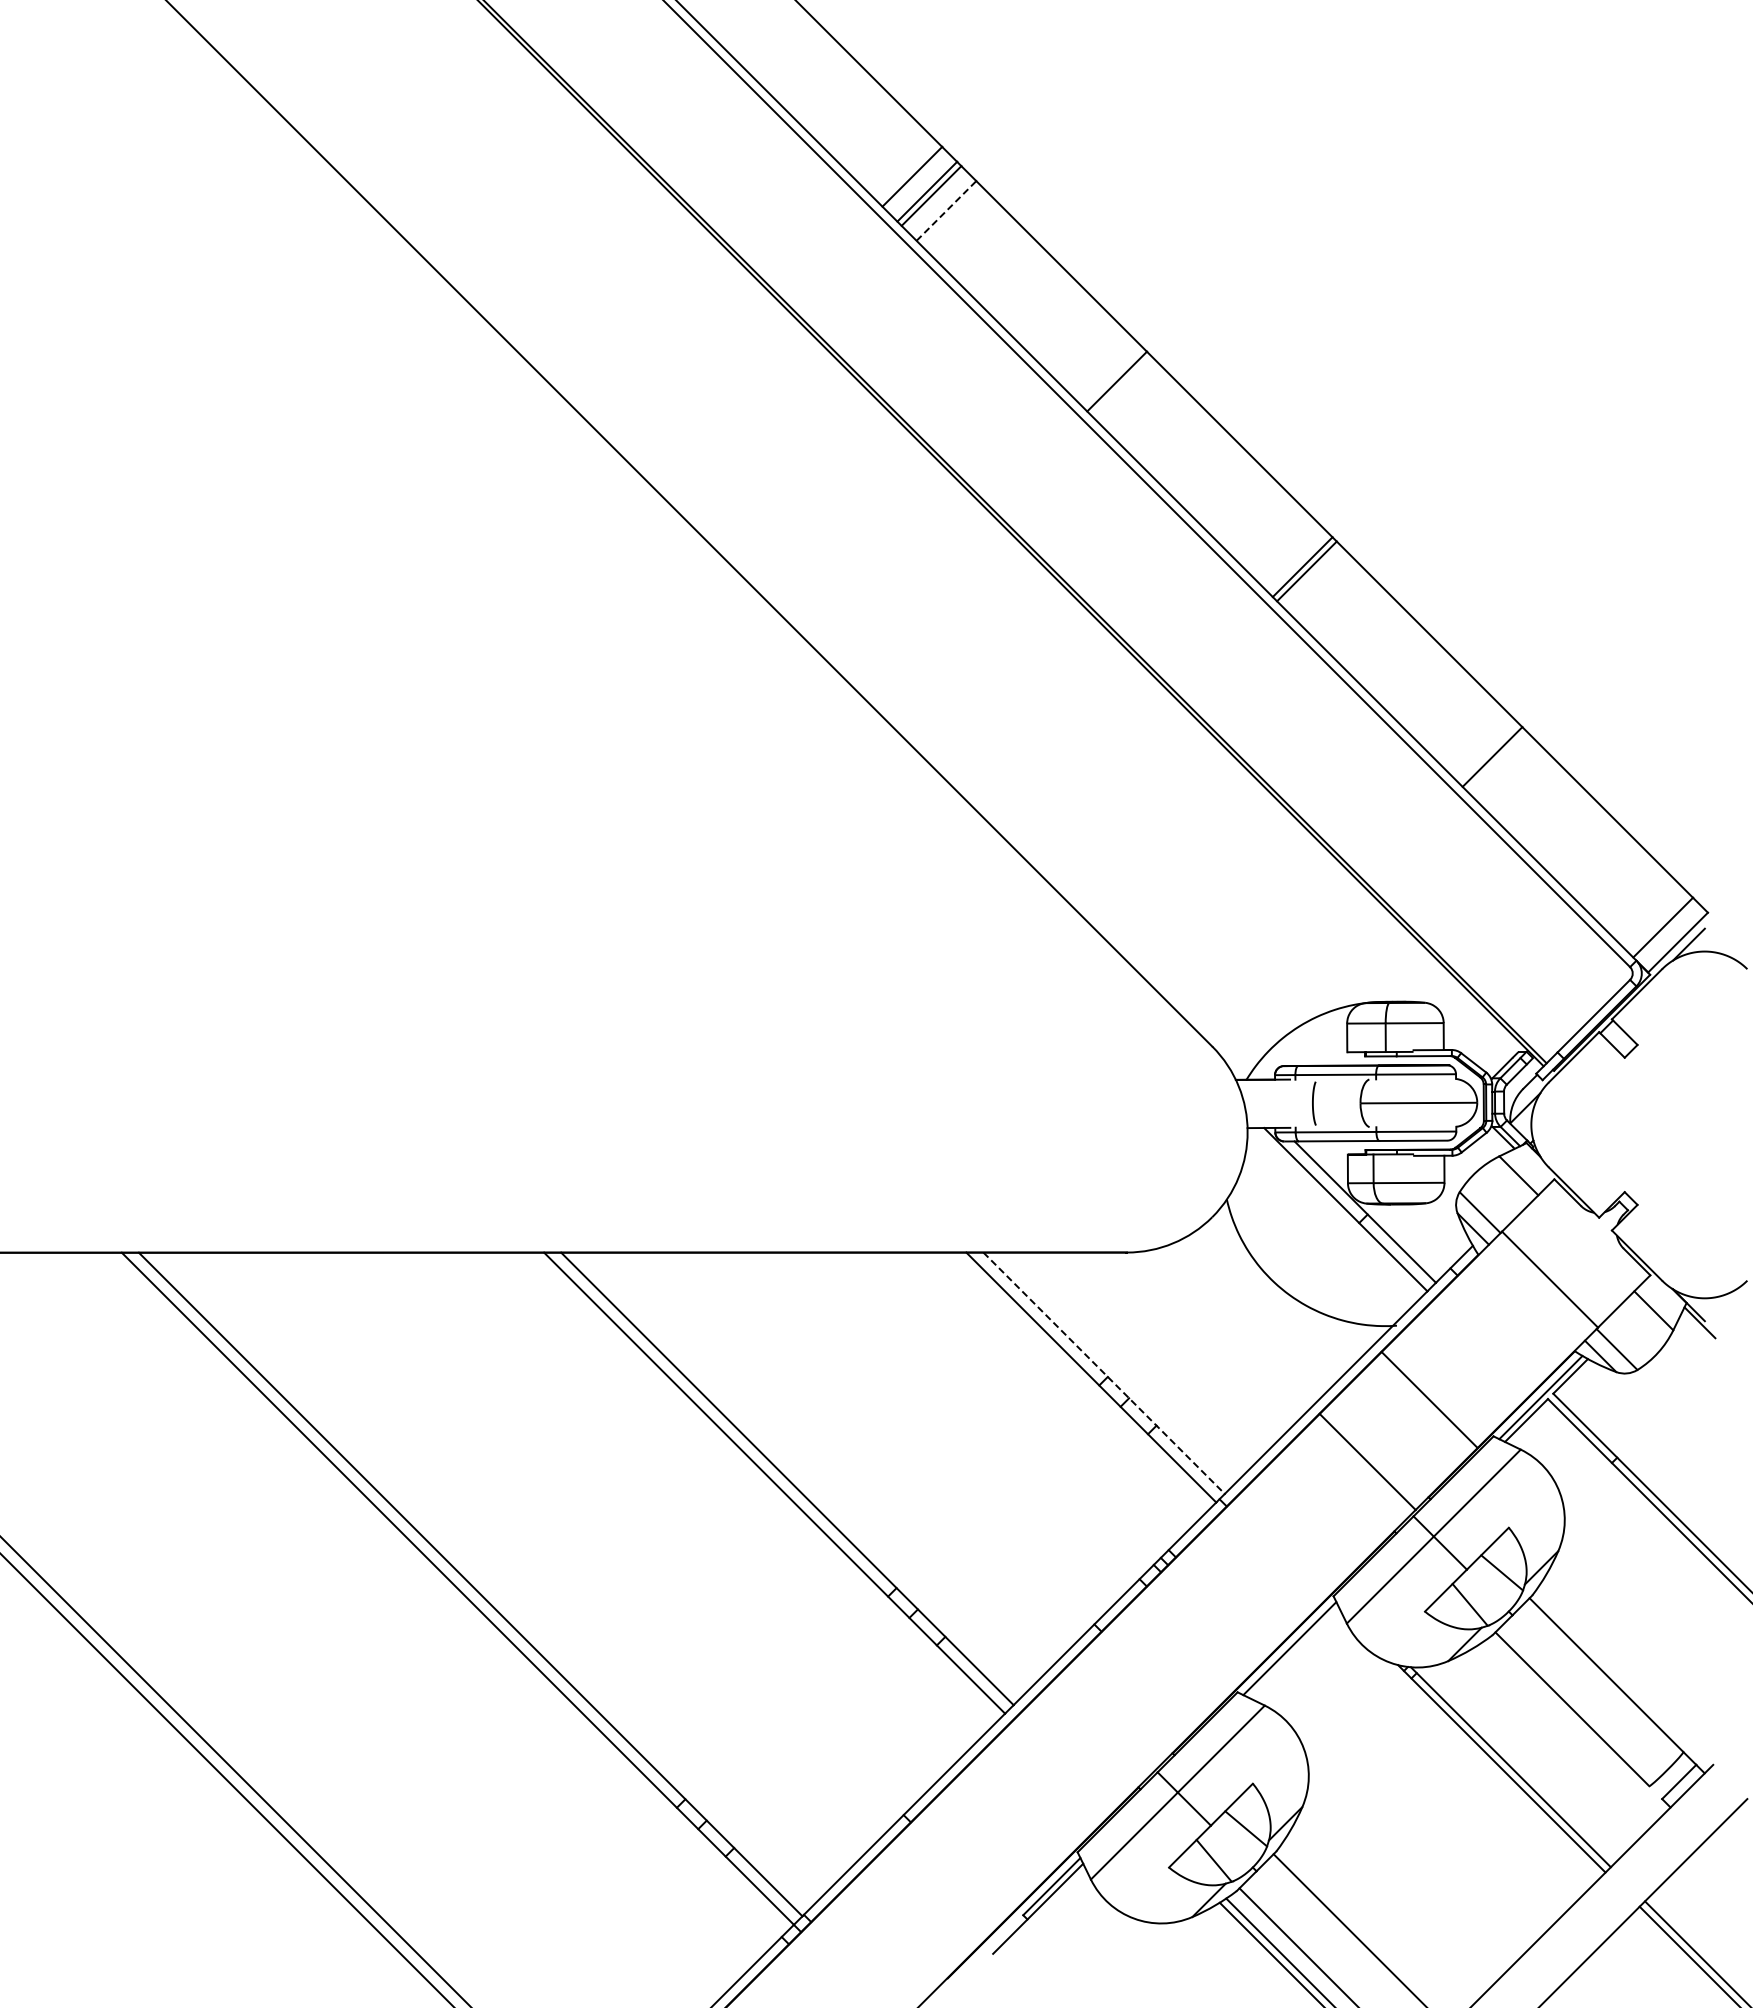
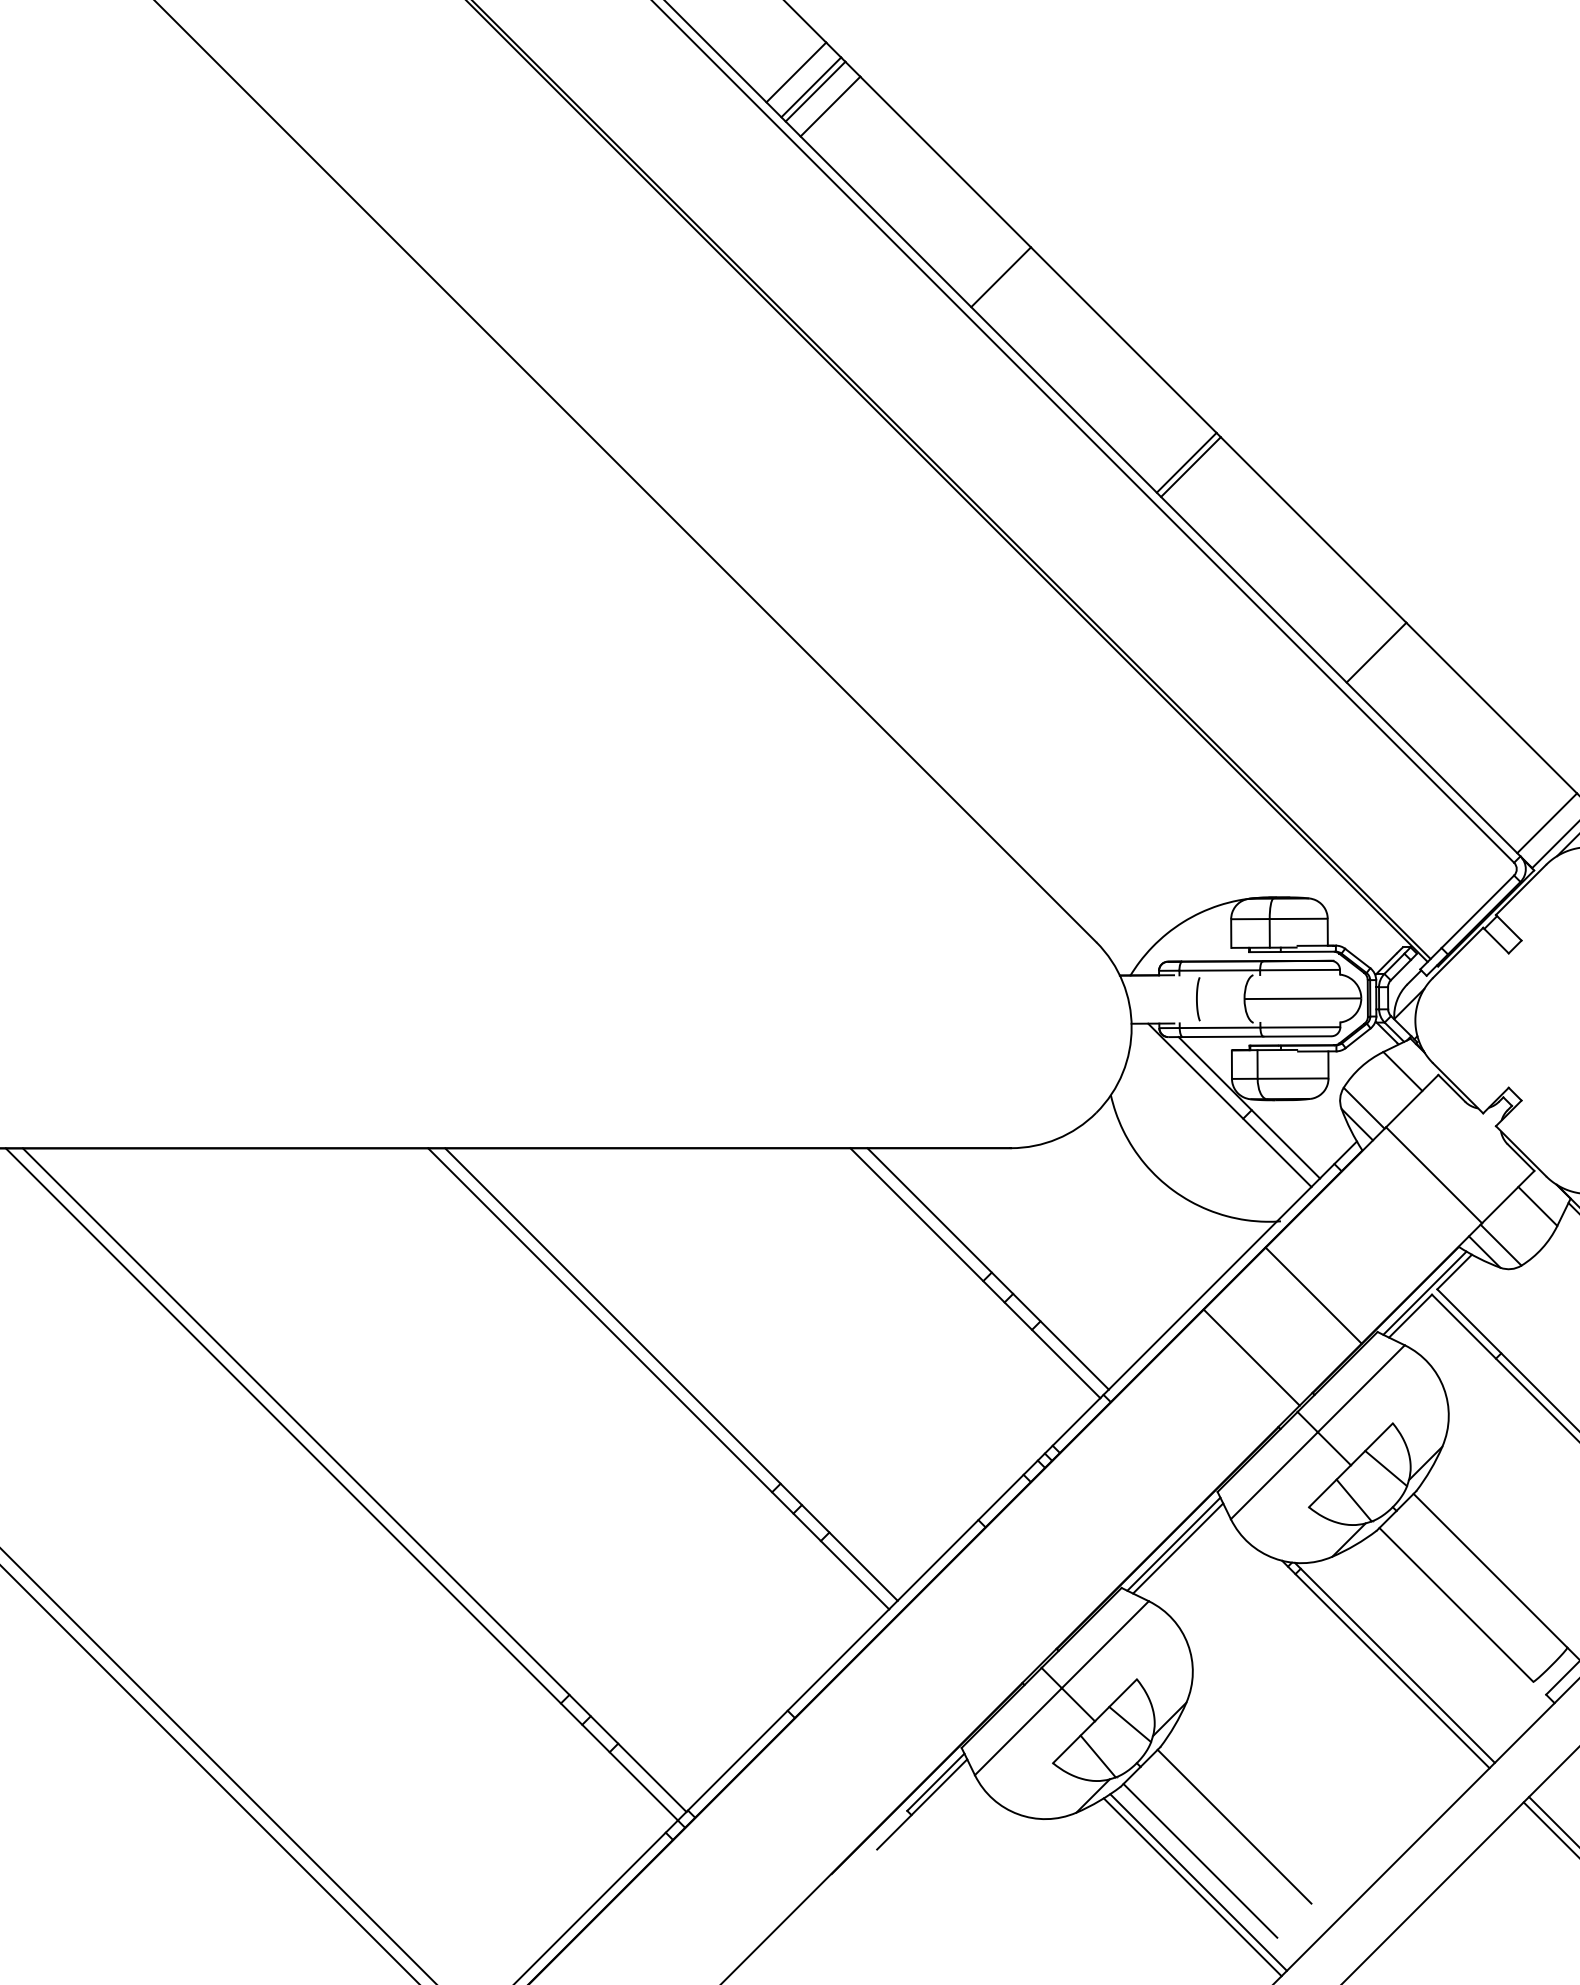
line: (946, 210) -> (830, 106), dashed -> solid
line: (1104, 1373) -> (988, 1269), dashed -> solid
line: (1294, 1652) -> (1178, 1548), added

